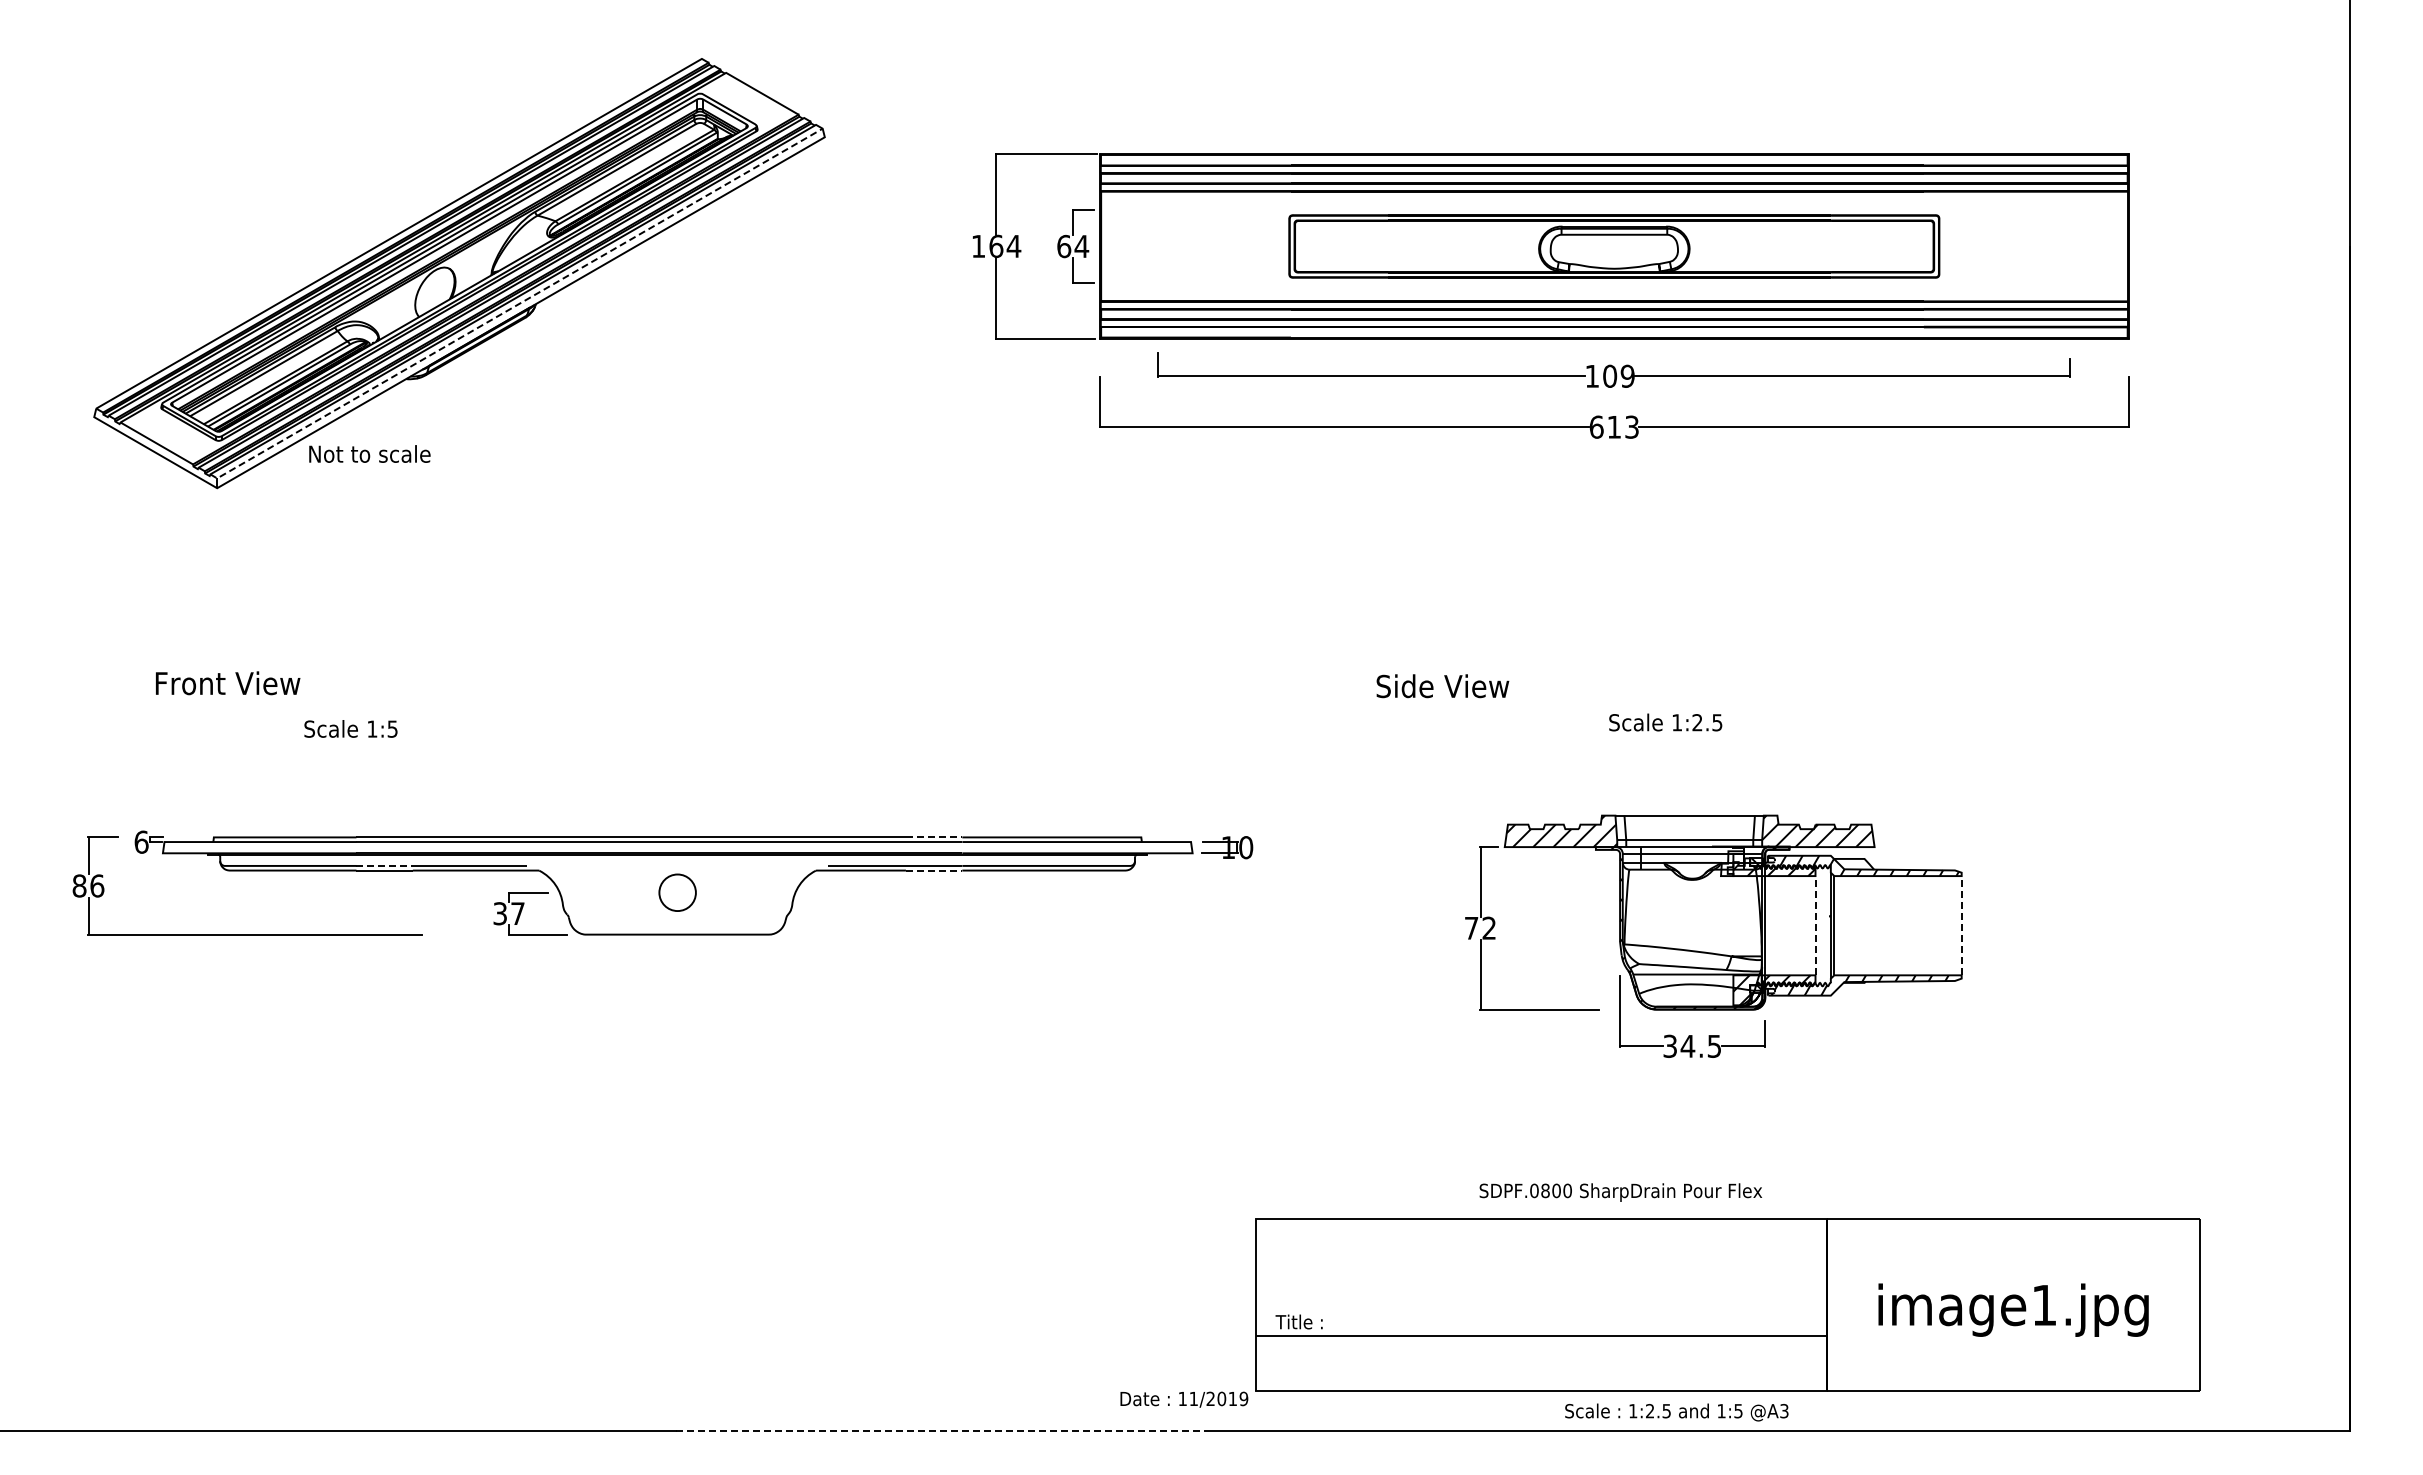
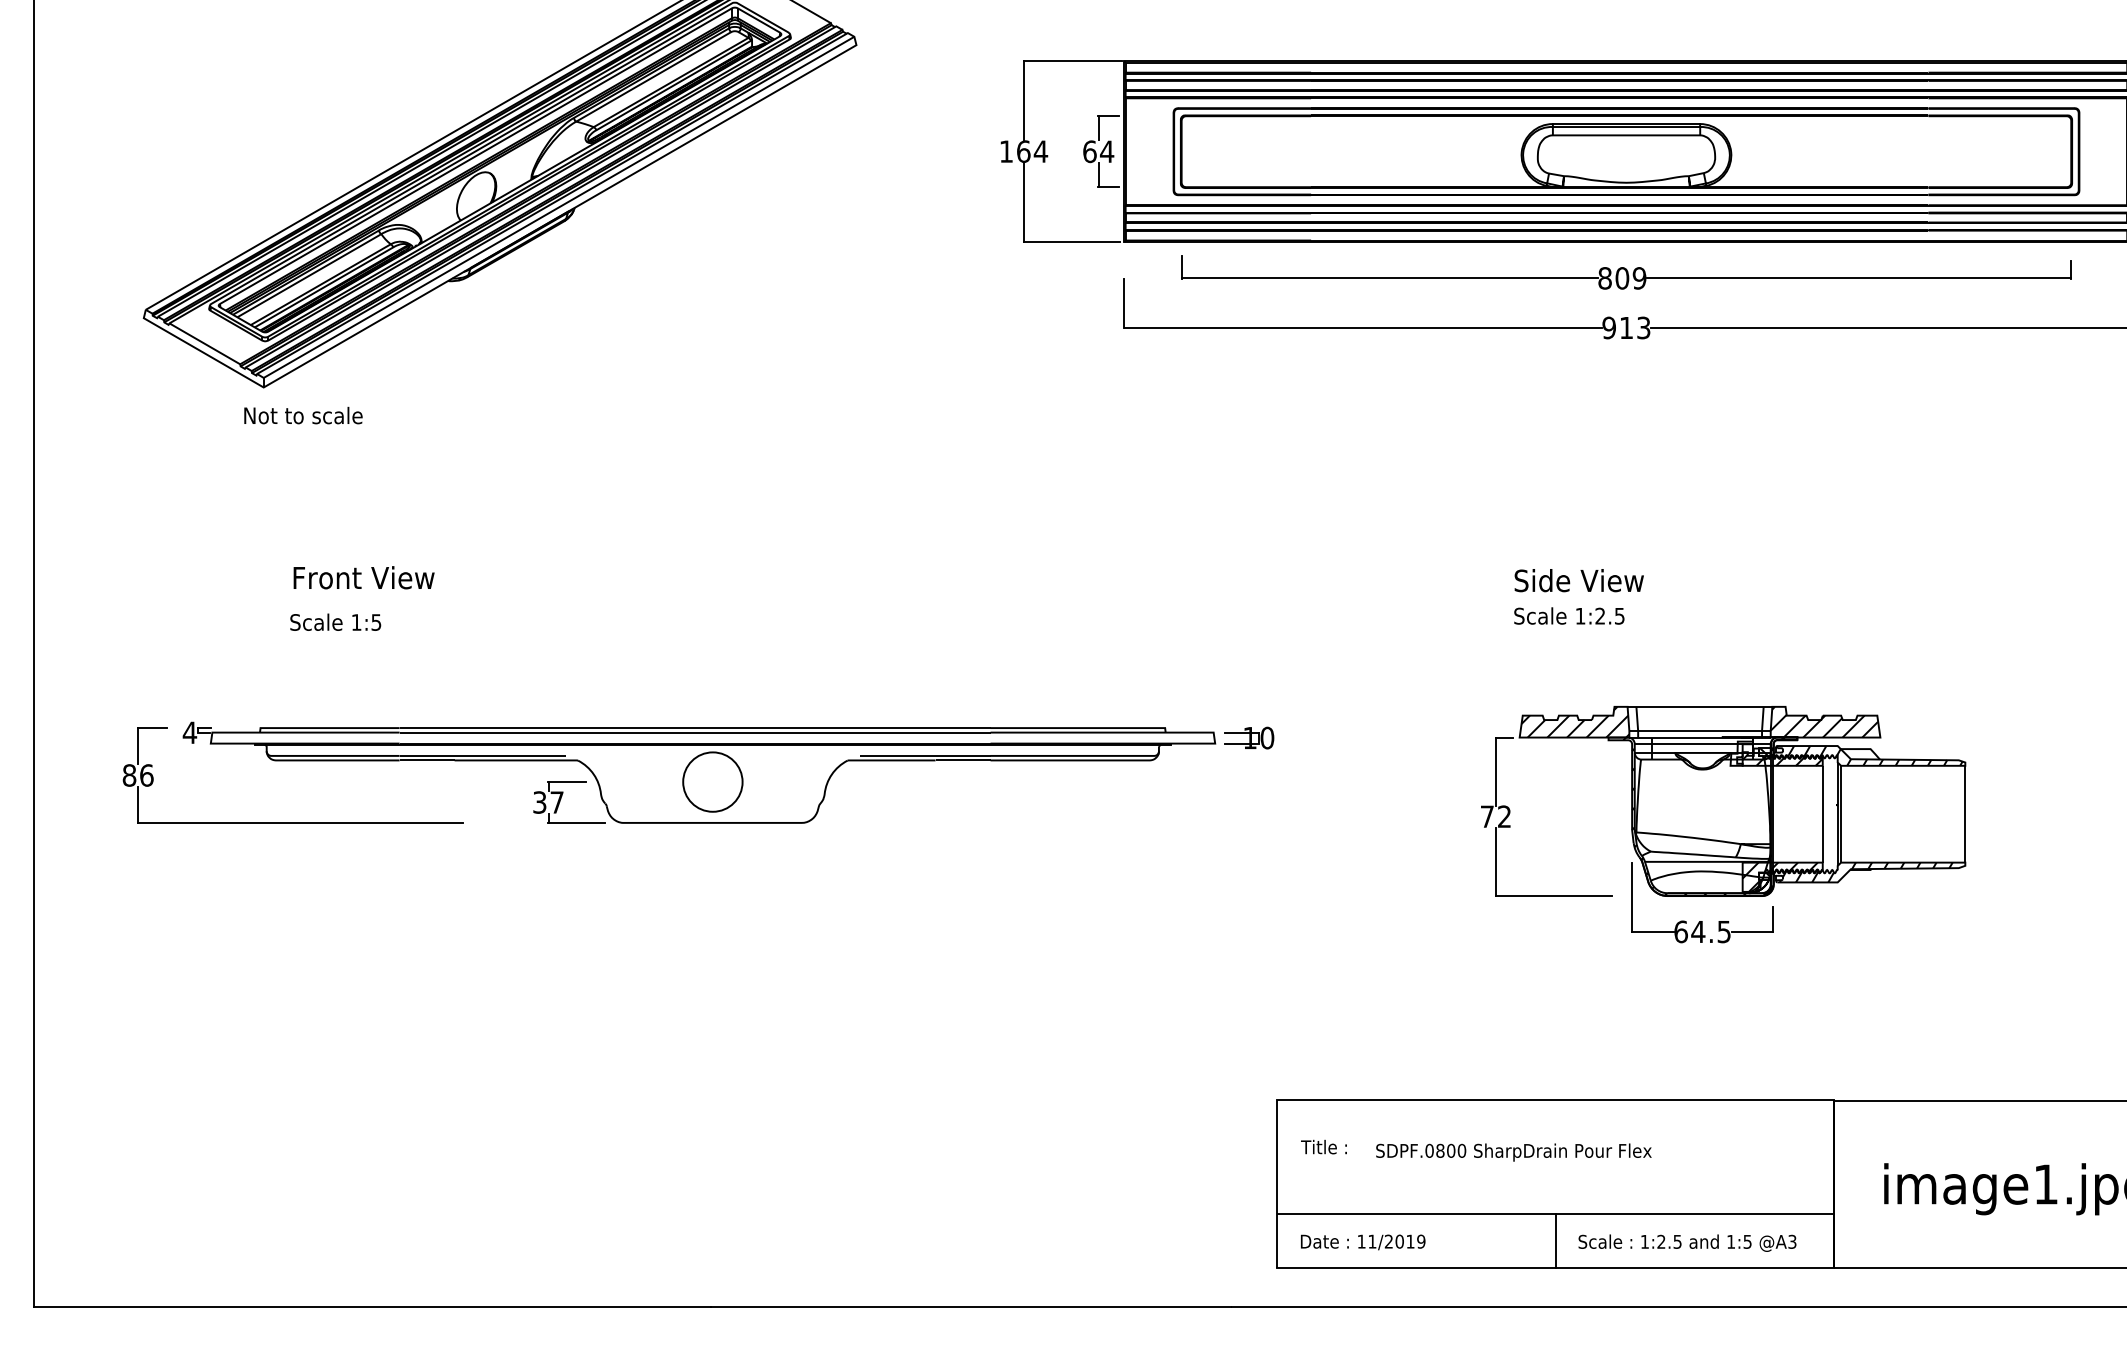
part: (1614, 246) -> (1626, 151), size x1.43
line: (516, 305) -> (555, 209), dashed -> solid
text: (1592, 375) -> (1605, 277), 109 -> 809
text: (1596, 426) -> (1609, 327), 613 -> 913
text: (369, 453) -> (303, 415), moved
text: (228, 683) -> (364, 577), moved
text: (1442, 686) -> (1578, 580), moved
text: (1665, 722) -> (1569, 616), moved
text: (350, 728) -> (335, 621), moved
line: (934, 837) -> (963, 728), dashed -> solid
text: (141, 841) -> (189, 732), 6 -> 4
line: (385, 865) -> (427, 755), dashed -> solid
line: (934, 870) -> (963, 760), dashed -> solid
circle: (677, 892) -> (712, 781), size x1.67
line: (1815, 925) -> (1822, 814), dashed -> solid
line: (1961, 925) -> (1965, 814), dashed -> solid
text: (1670, 1045) -> (1681, 931), 34.5 -> 64.5
text: (1620, 1192) -> (1513, 1152), moved
text: (1298, 1321) -> (1323, 1146), moved
line: (1541, 1363) -> (1555, 1241), added
text: (1184, 1399) -> (1363, 1242), moved
text: (1676, 1412) -> (1687, 1243), moved
line: (942, 1430) -> (971, 1306), dashed -> solid

